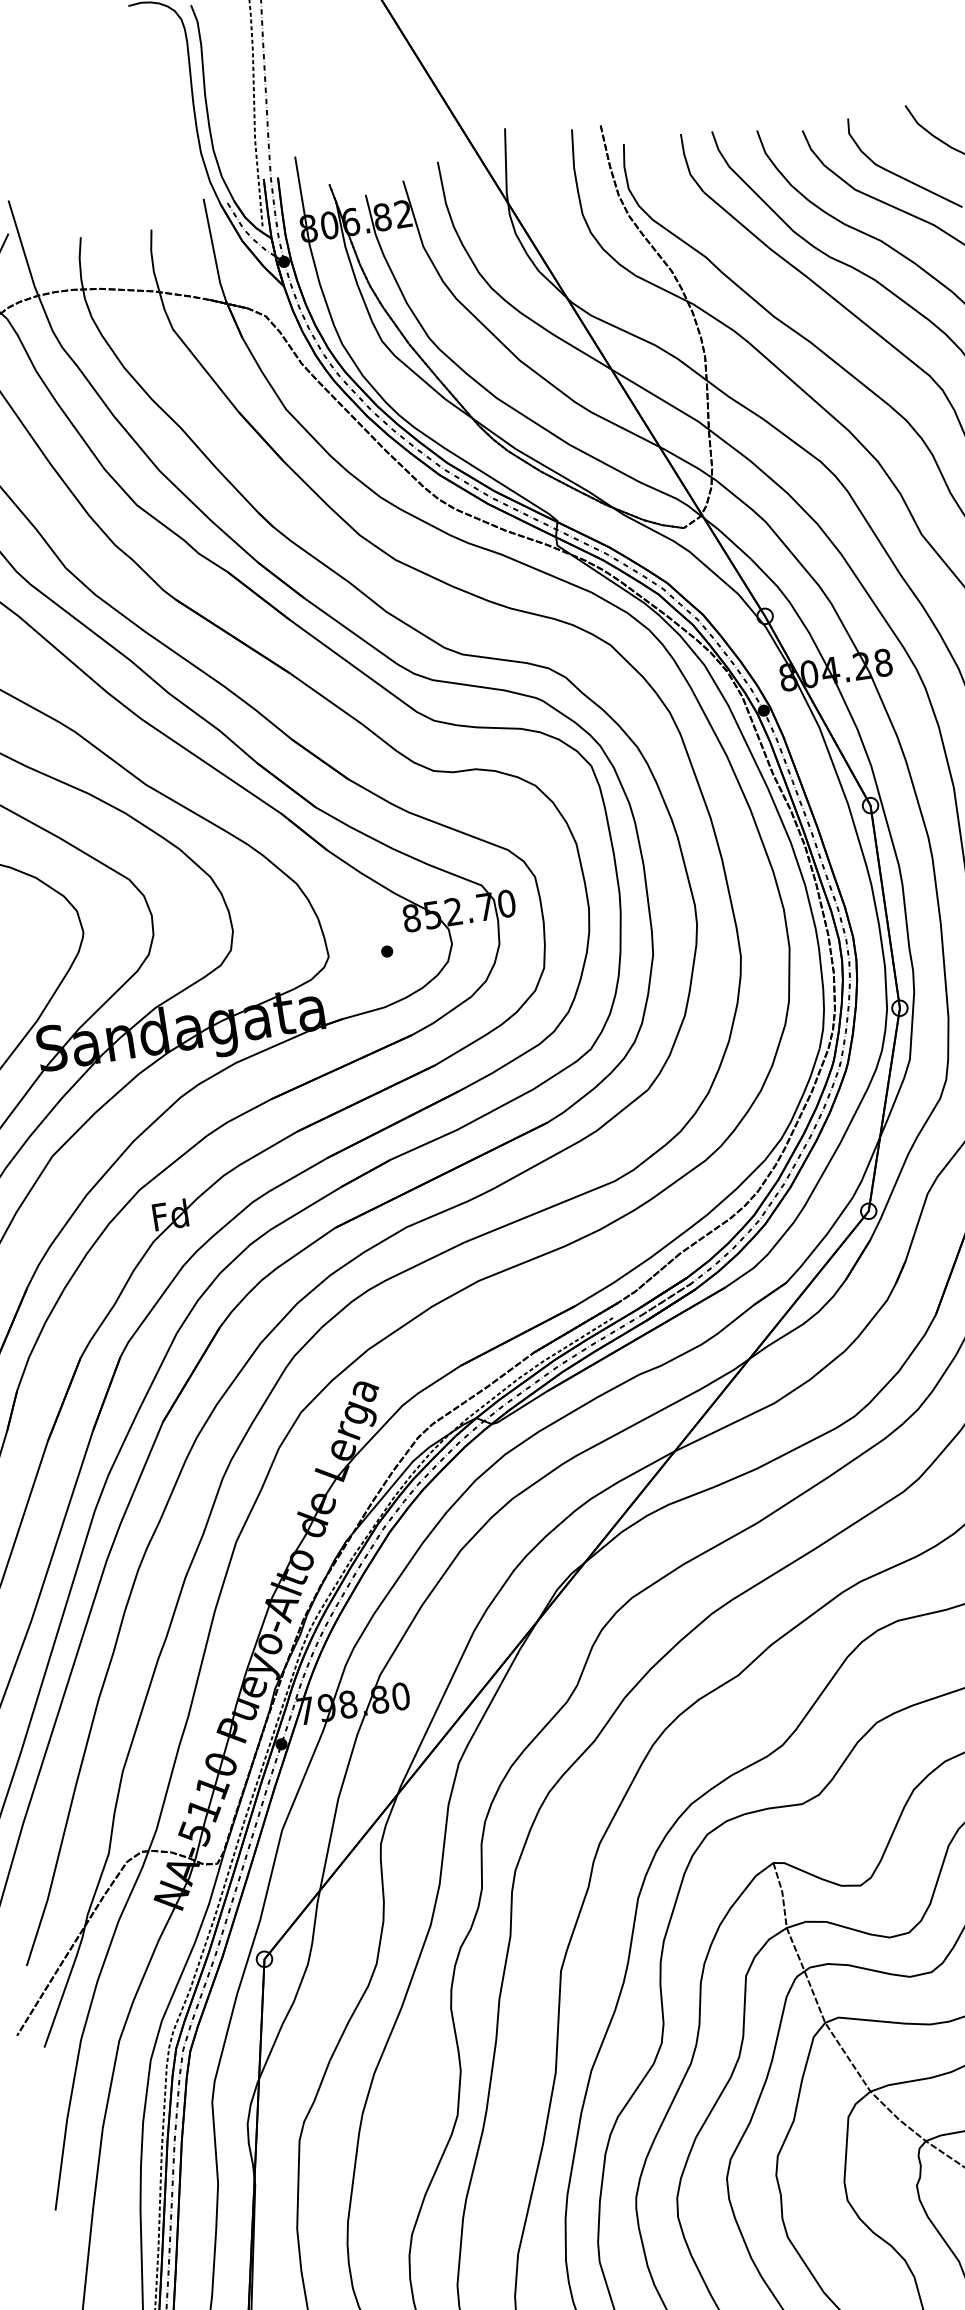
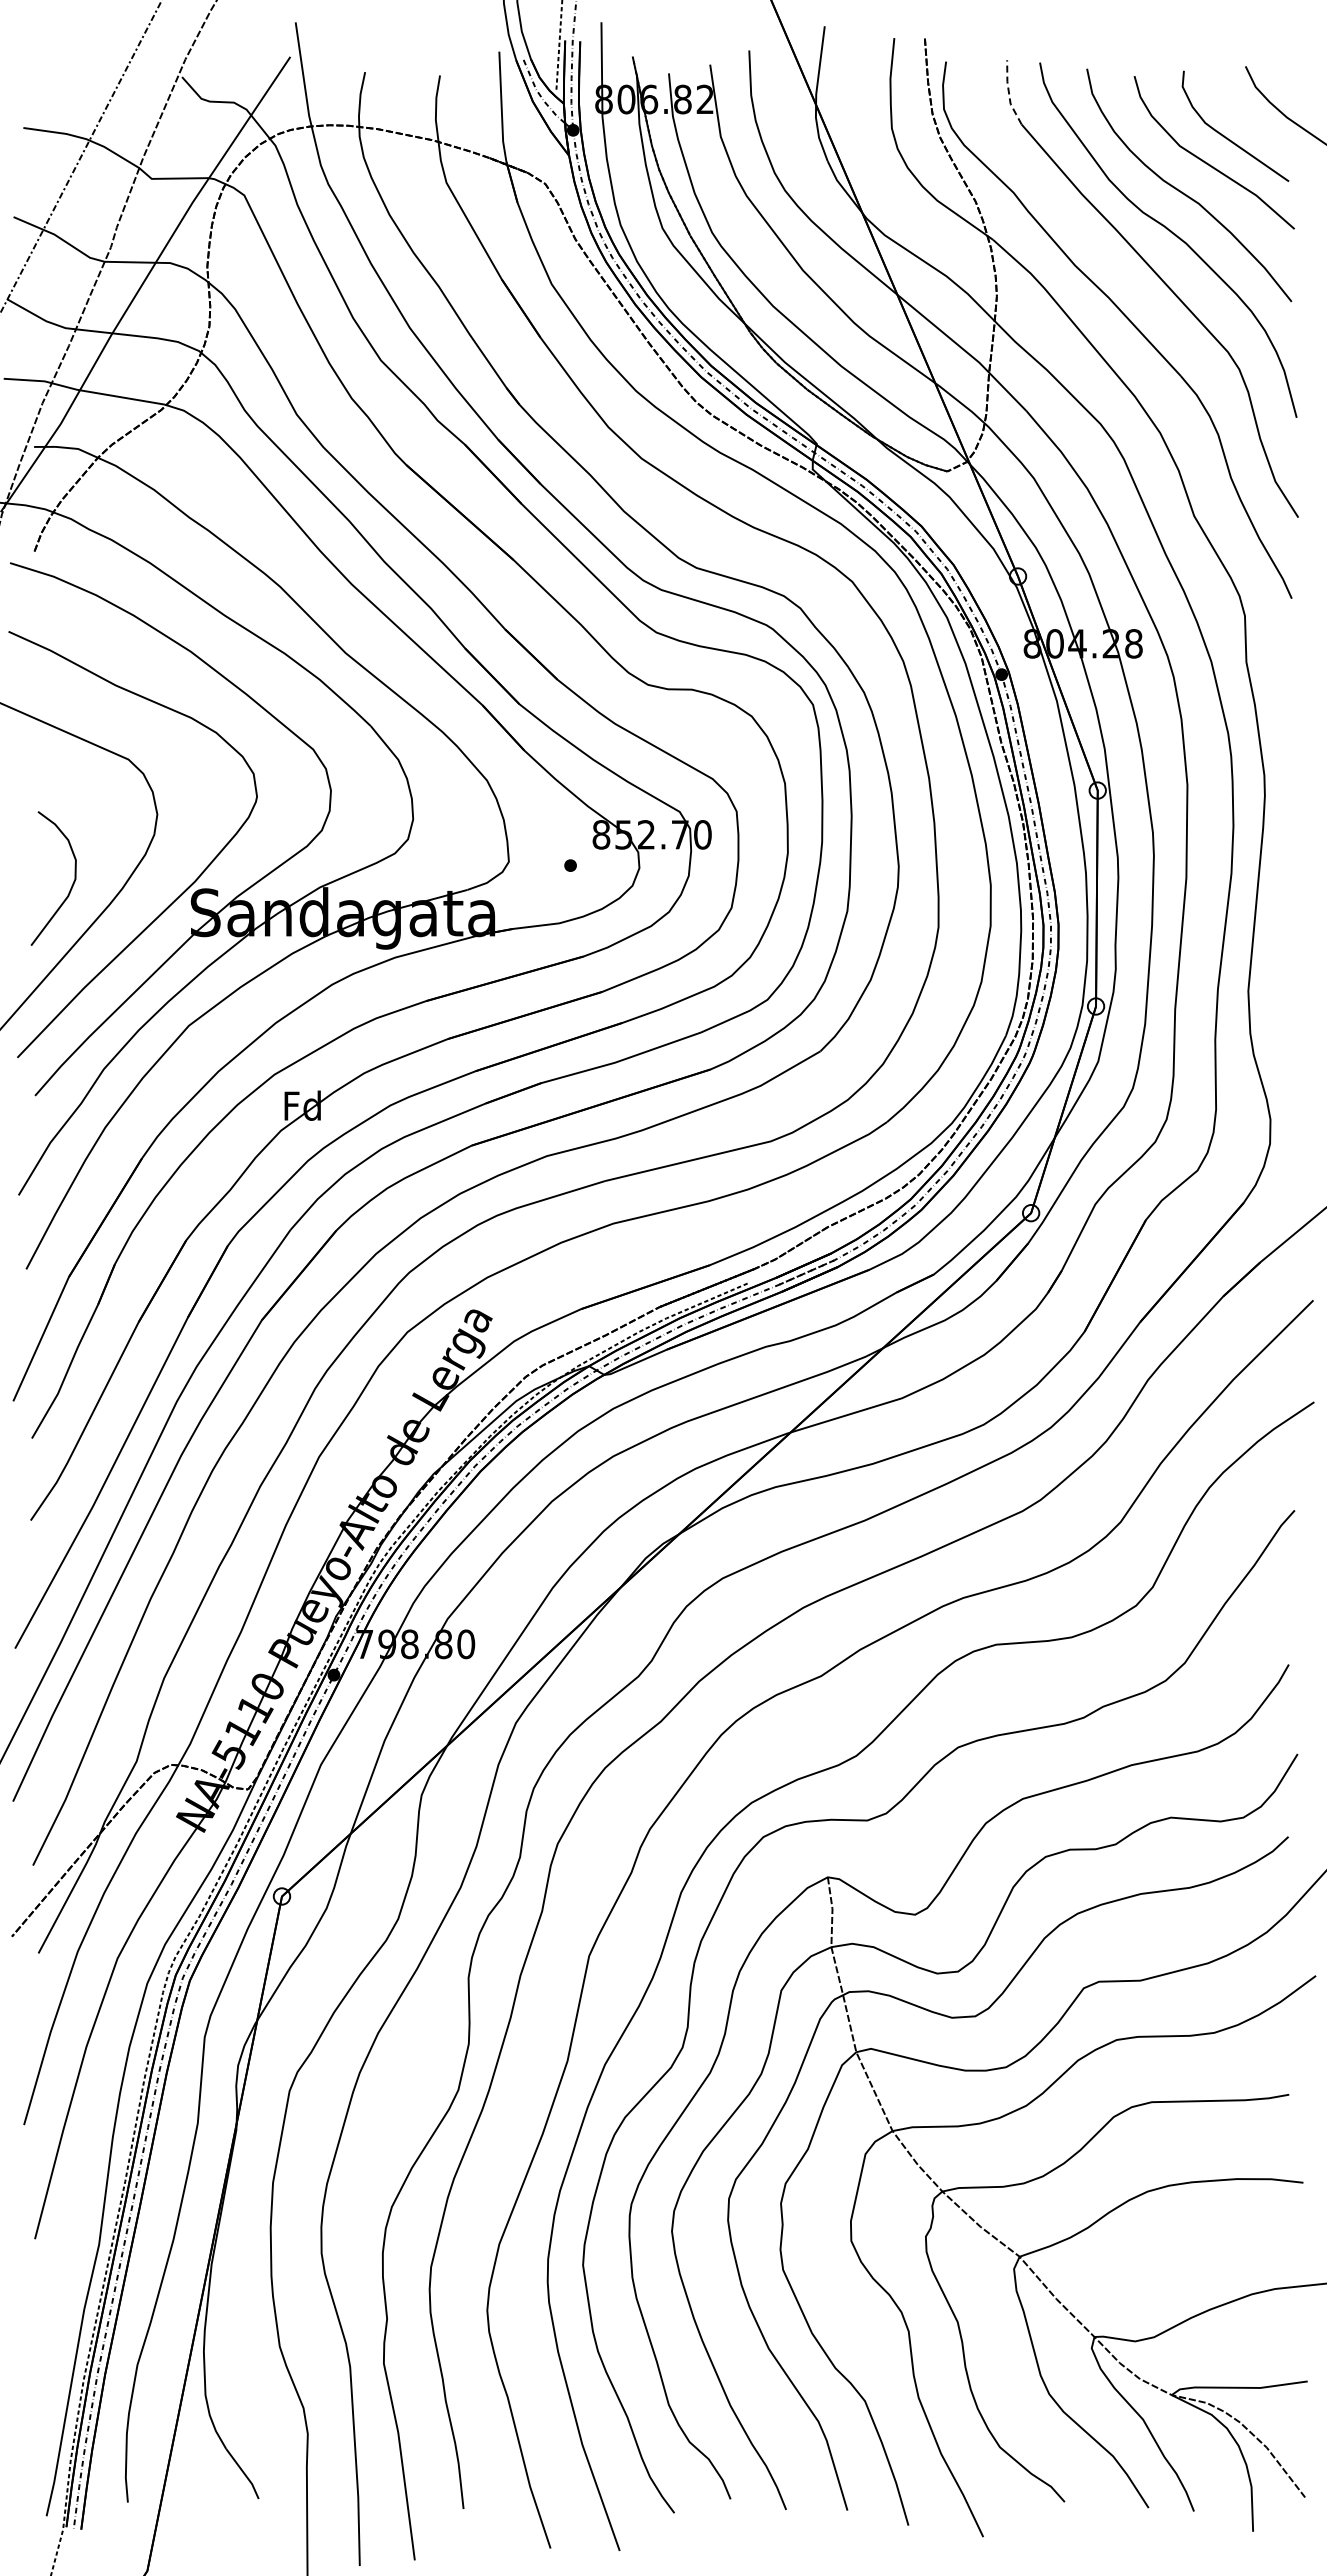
line: (687, 164) -> (1009, 93), solid -> dashed

